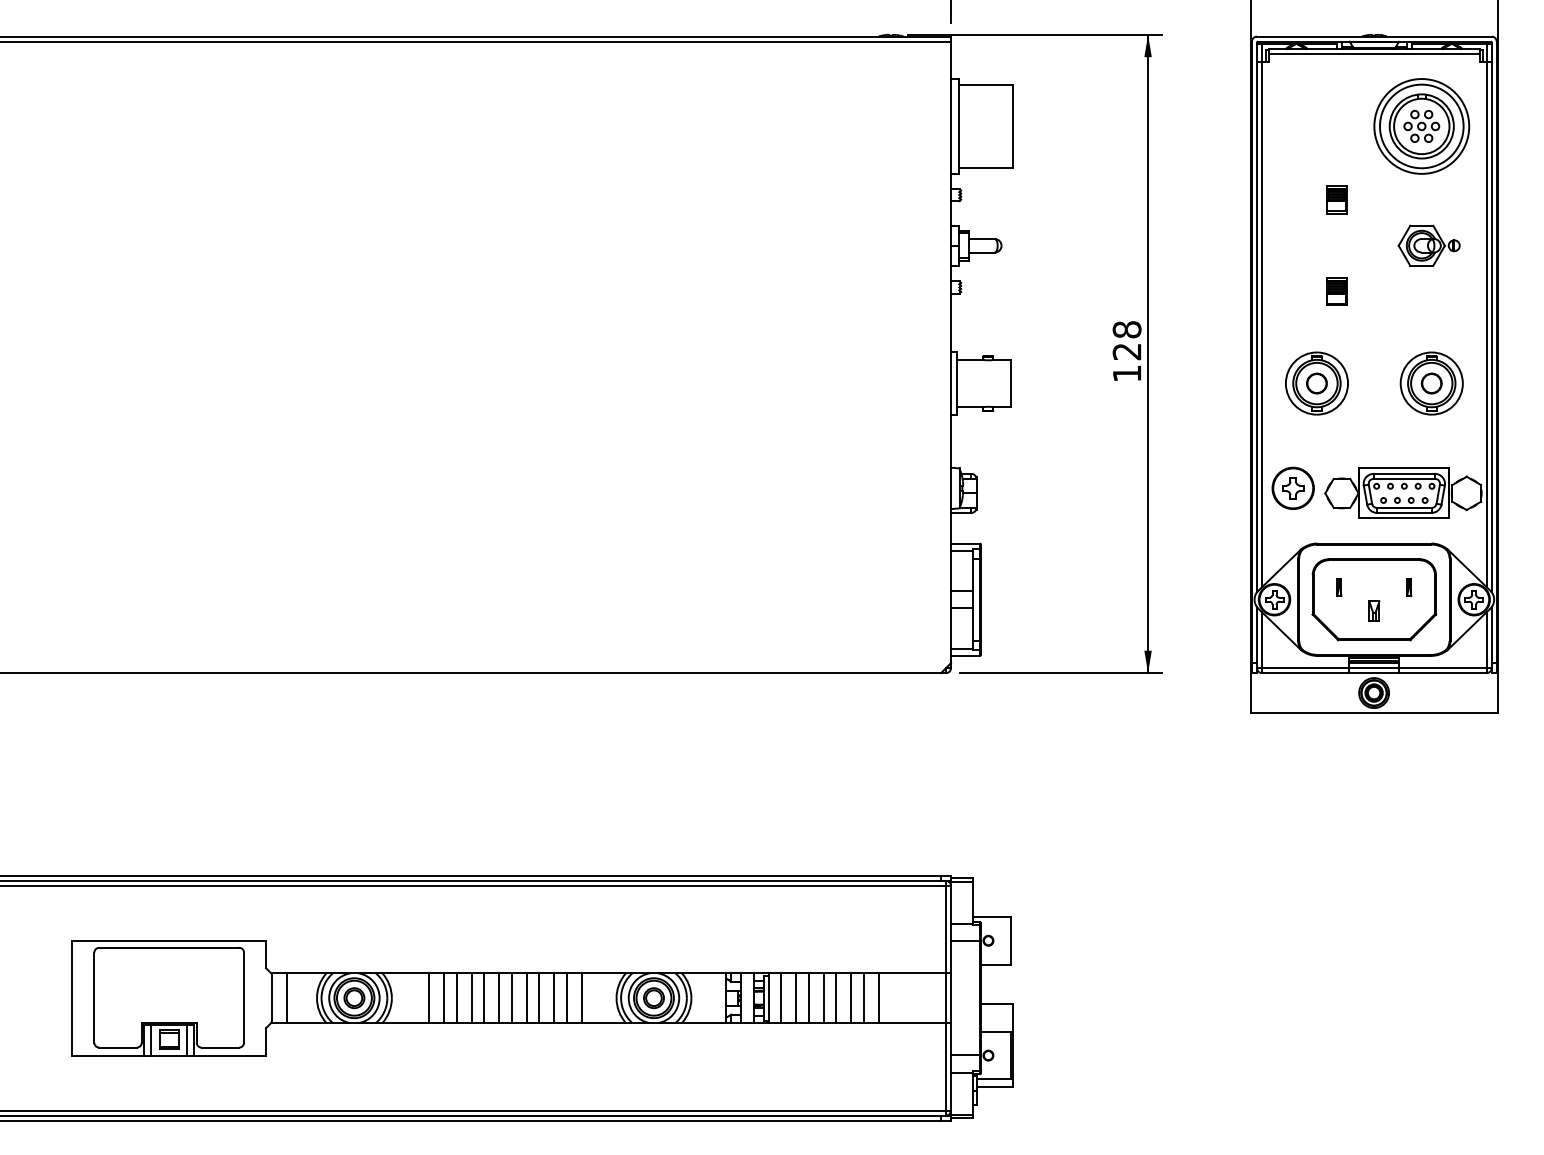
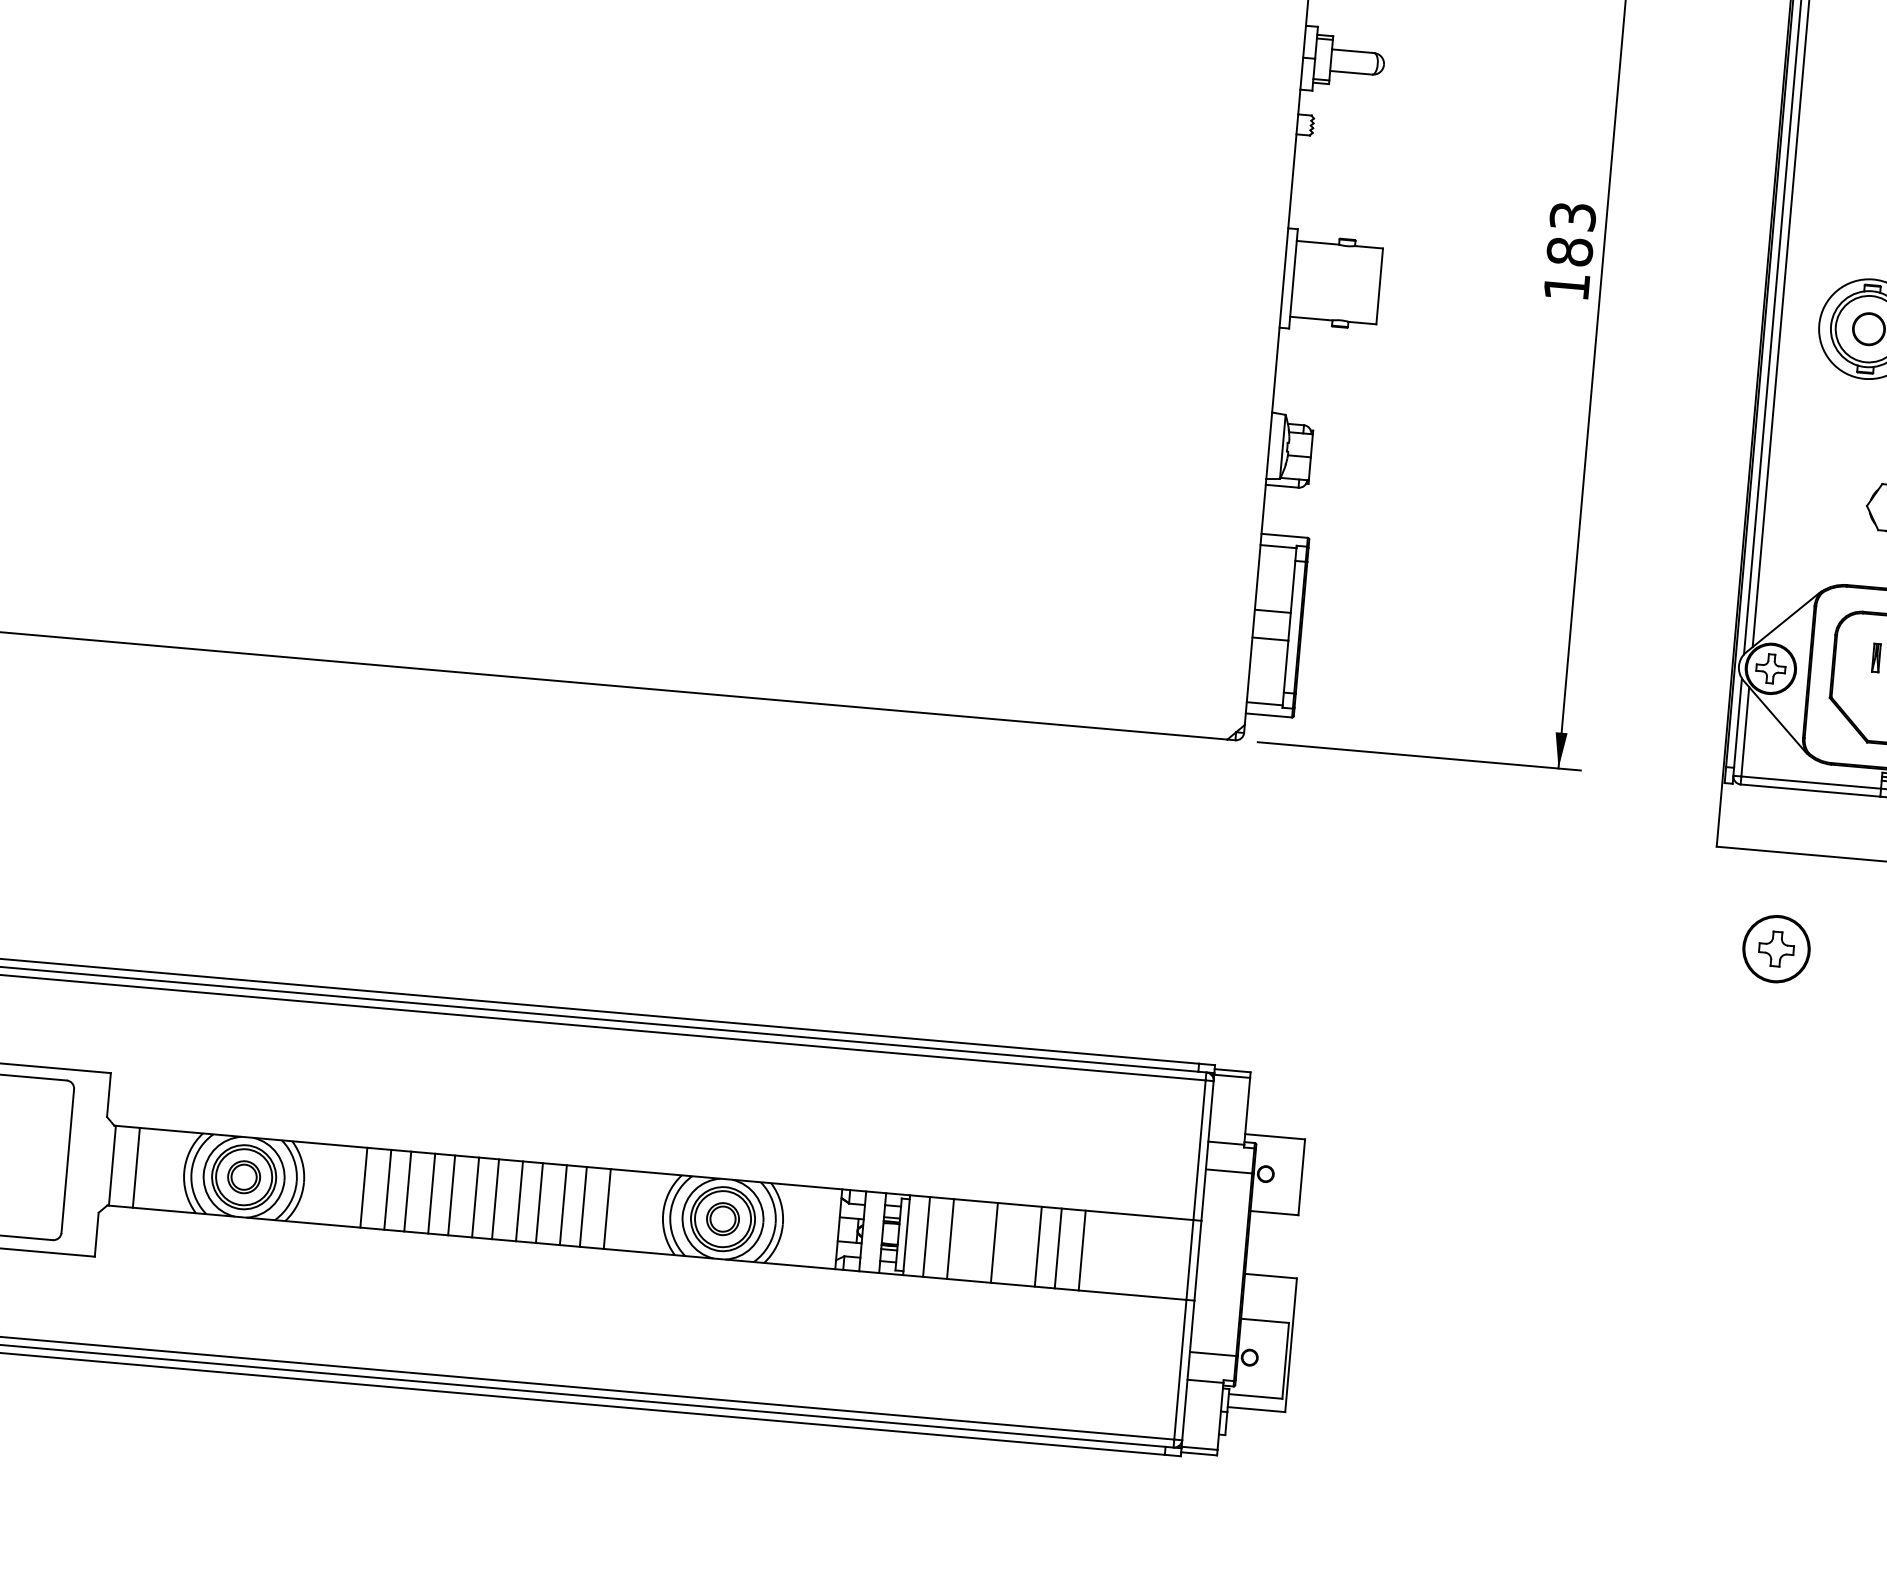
text: (1126, 340) -> (1570, 233), 128 -> 183
part: (1292, 487) -> (1775, 947), moved
line: (808, 998) -> (970, 1241), removed
line: (836, 998) -> (1014, 1245), removed

